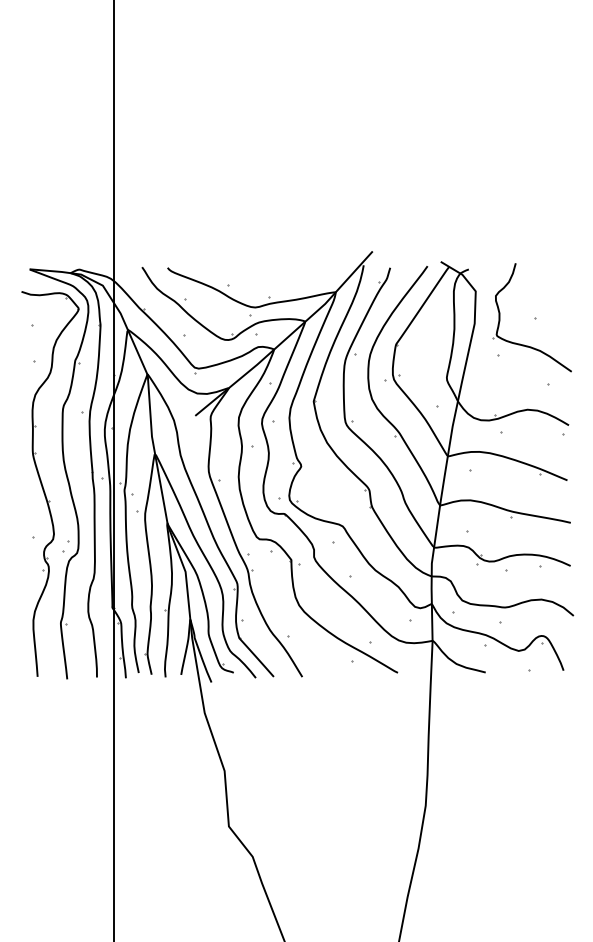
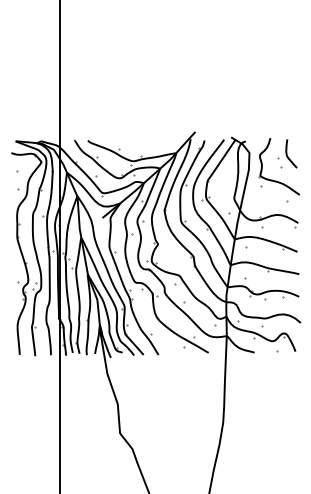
part: (548, 292) -> (287, 153), added

